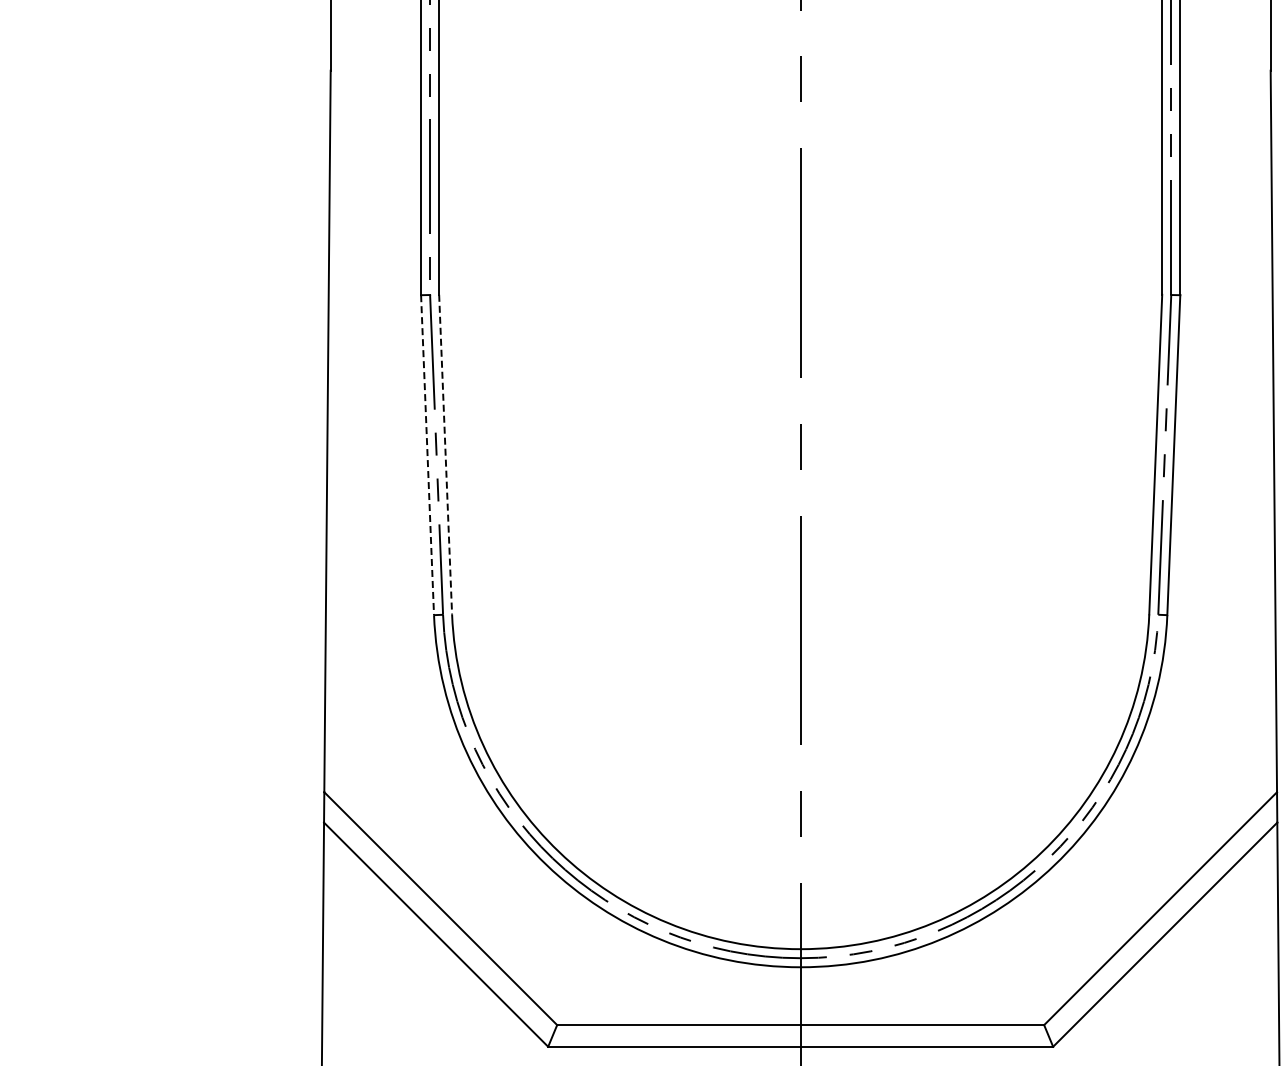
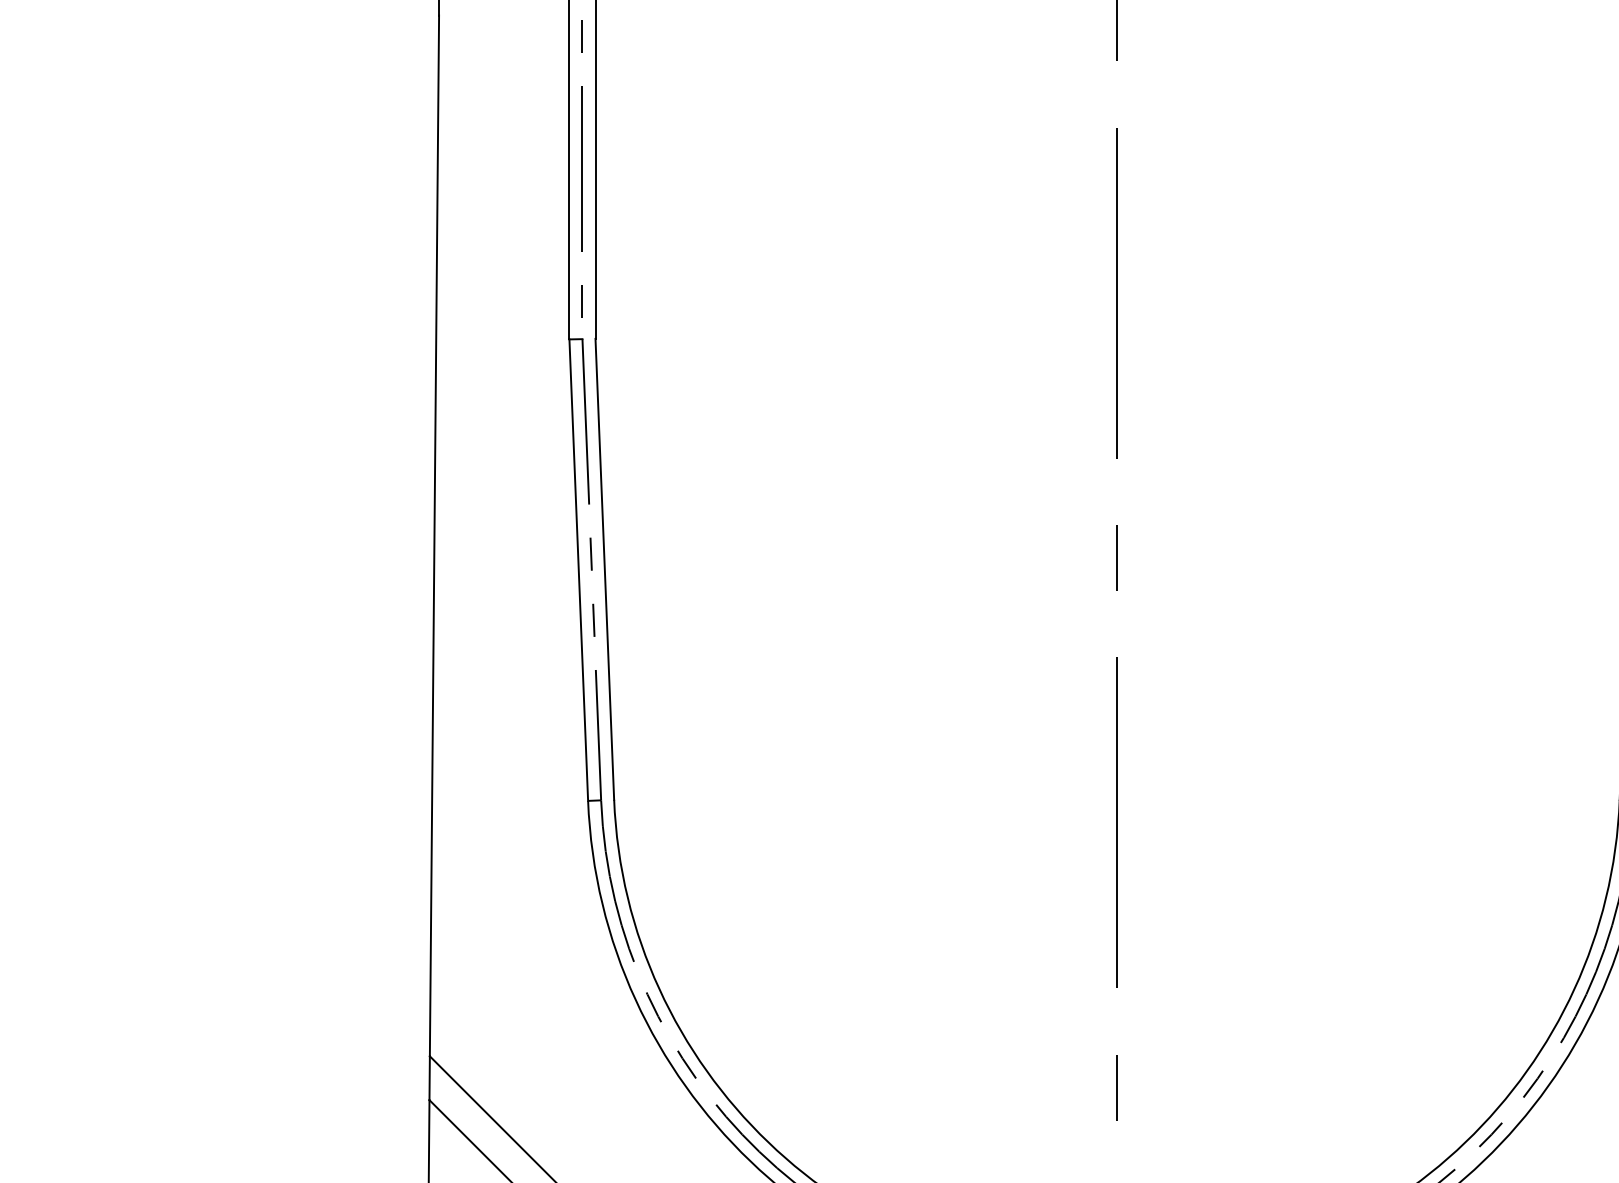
line: (445, 454) -> (604, 569), dashed -> solid
line: (427, 455) -> (578, 570), dashed -> solid

